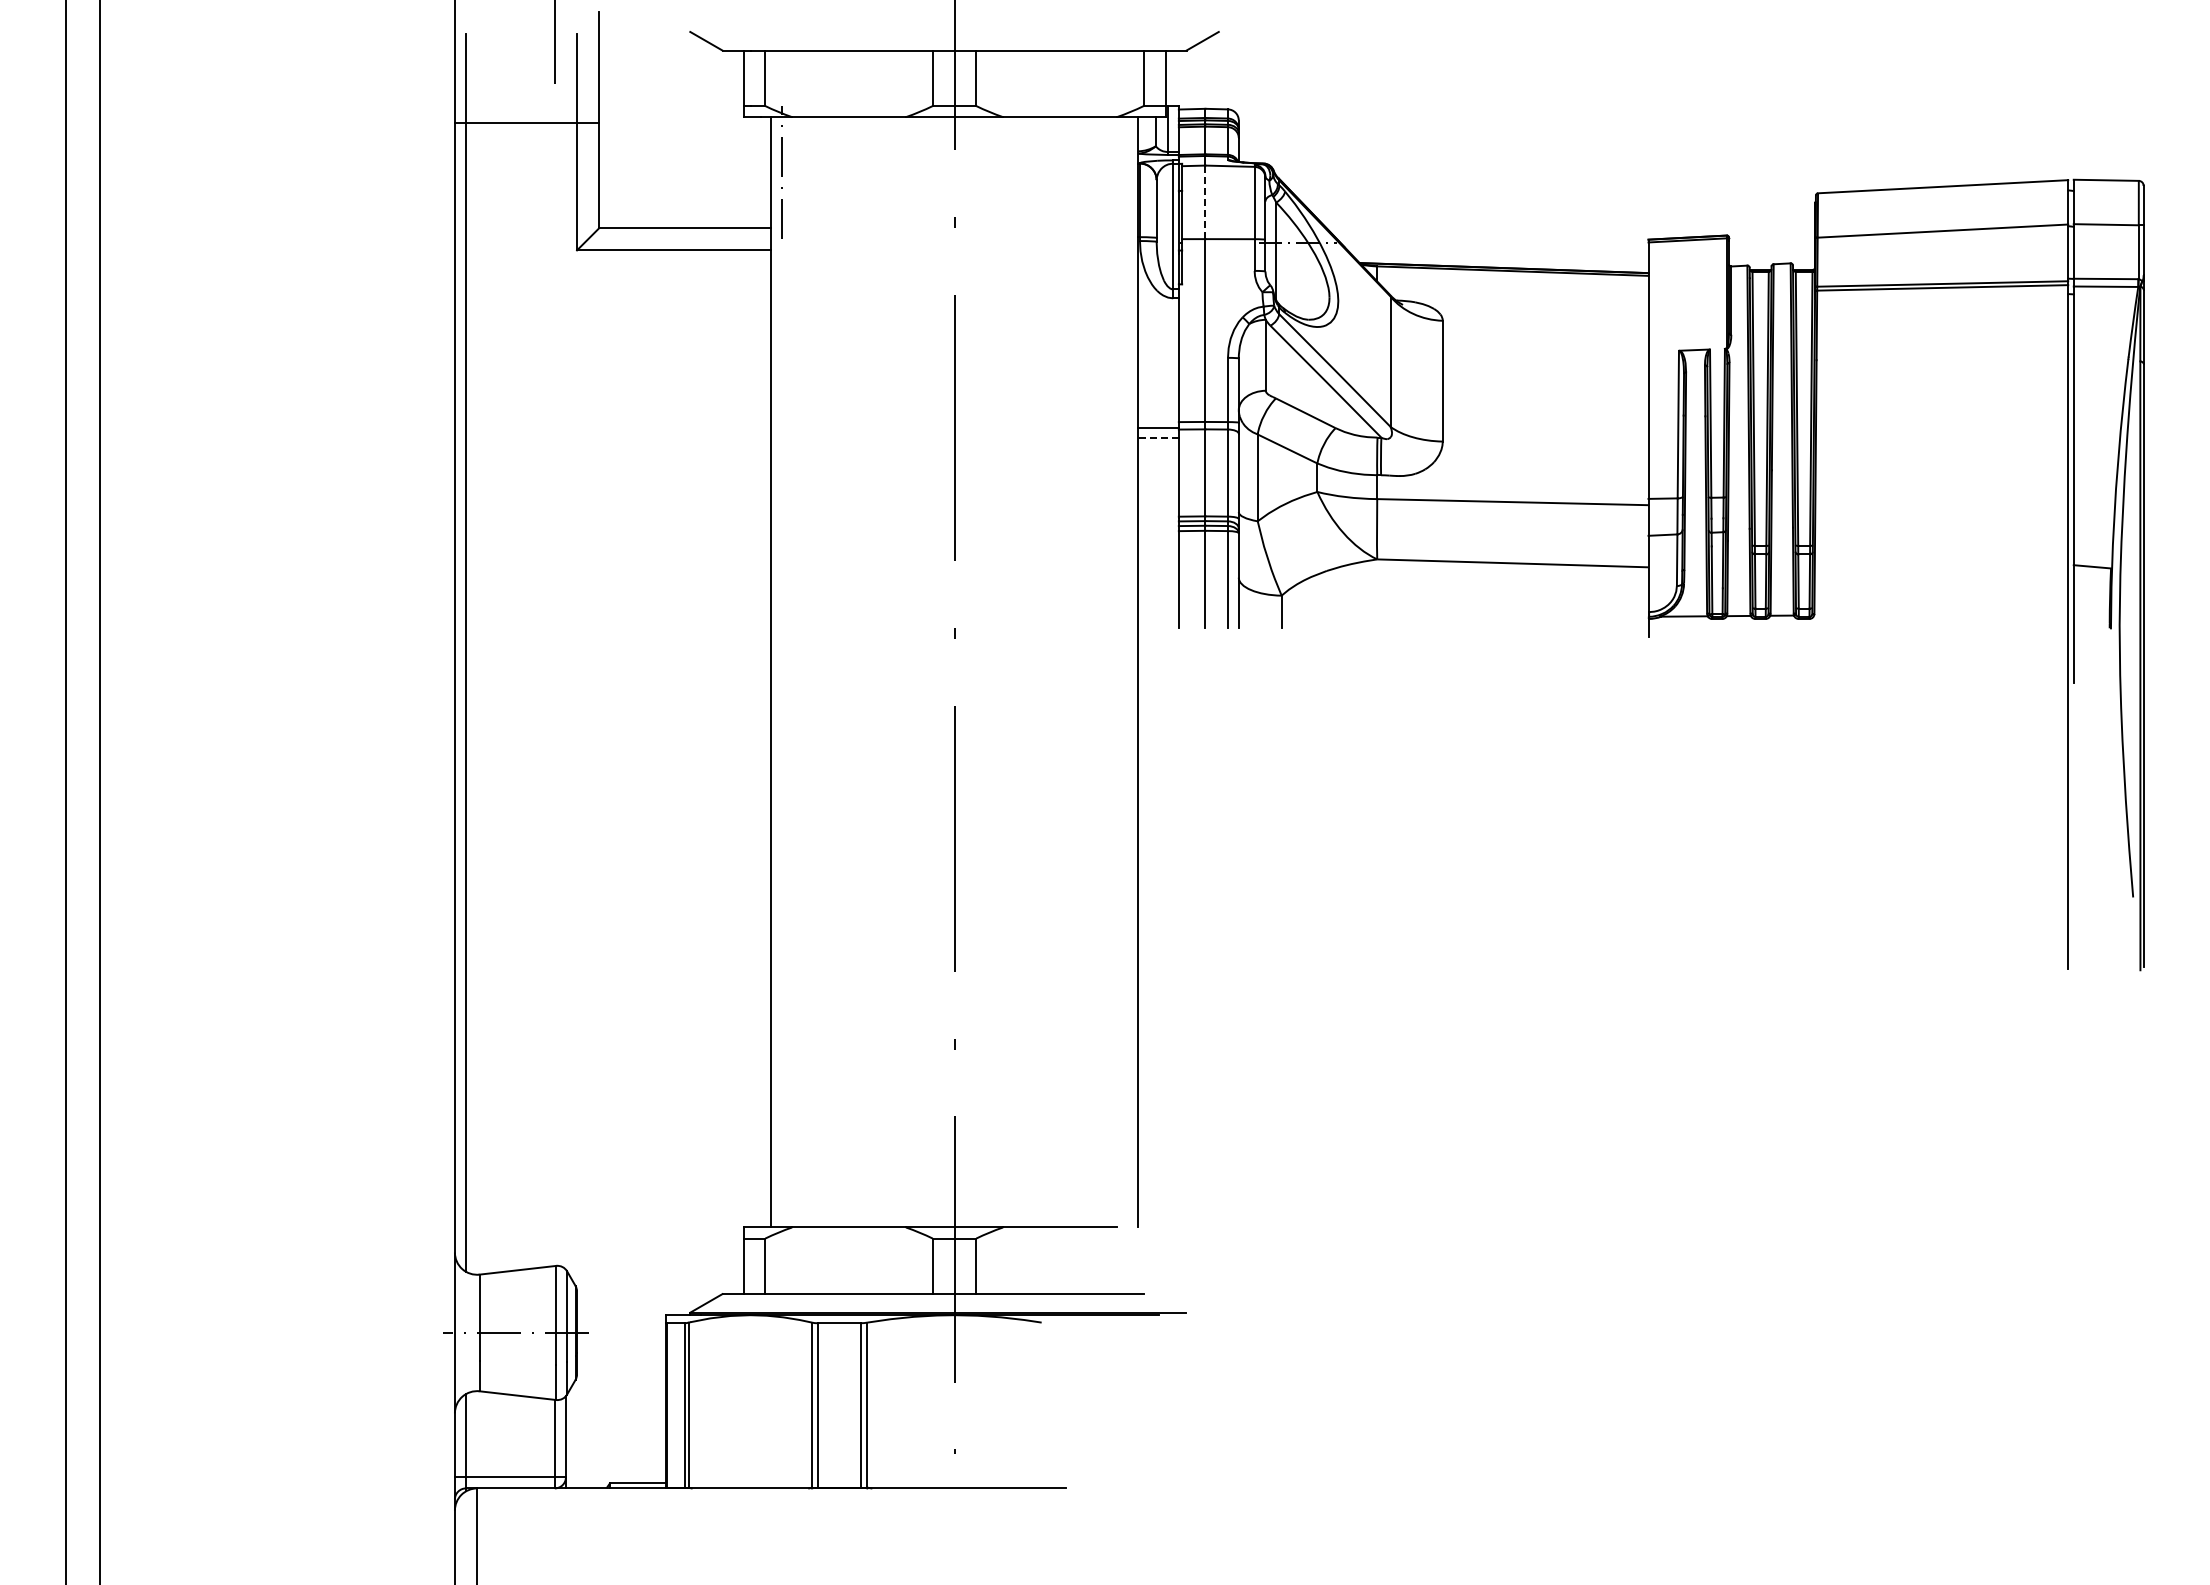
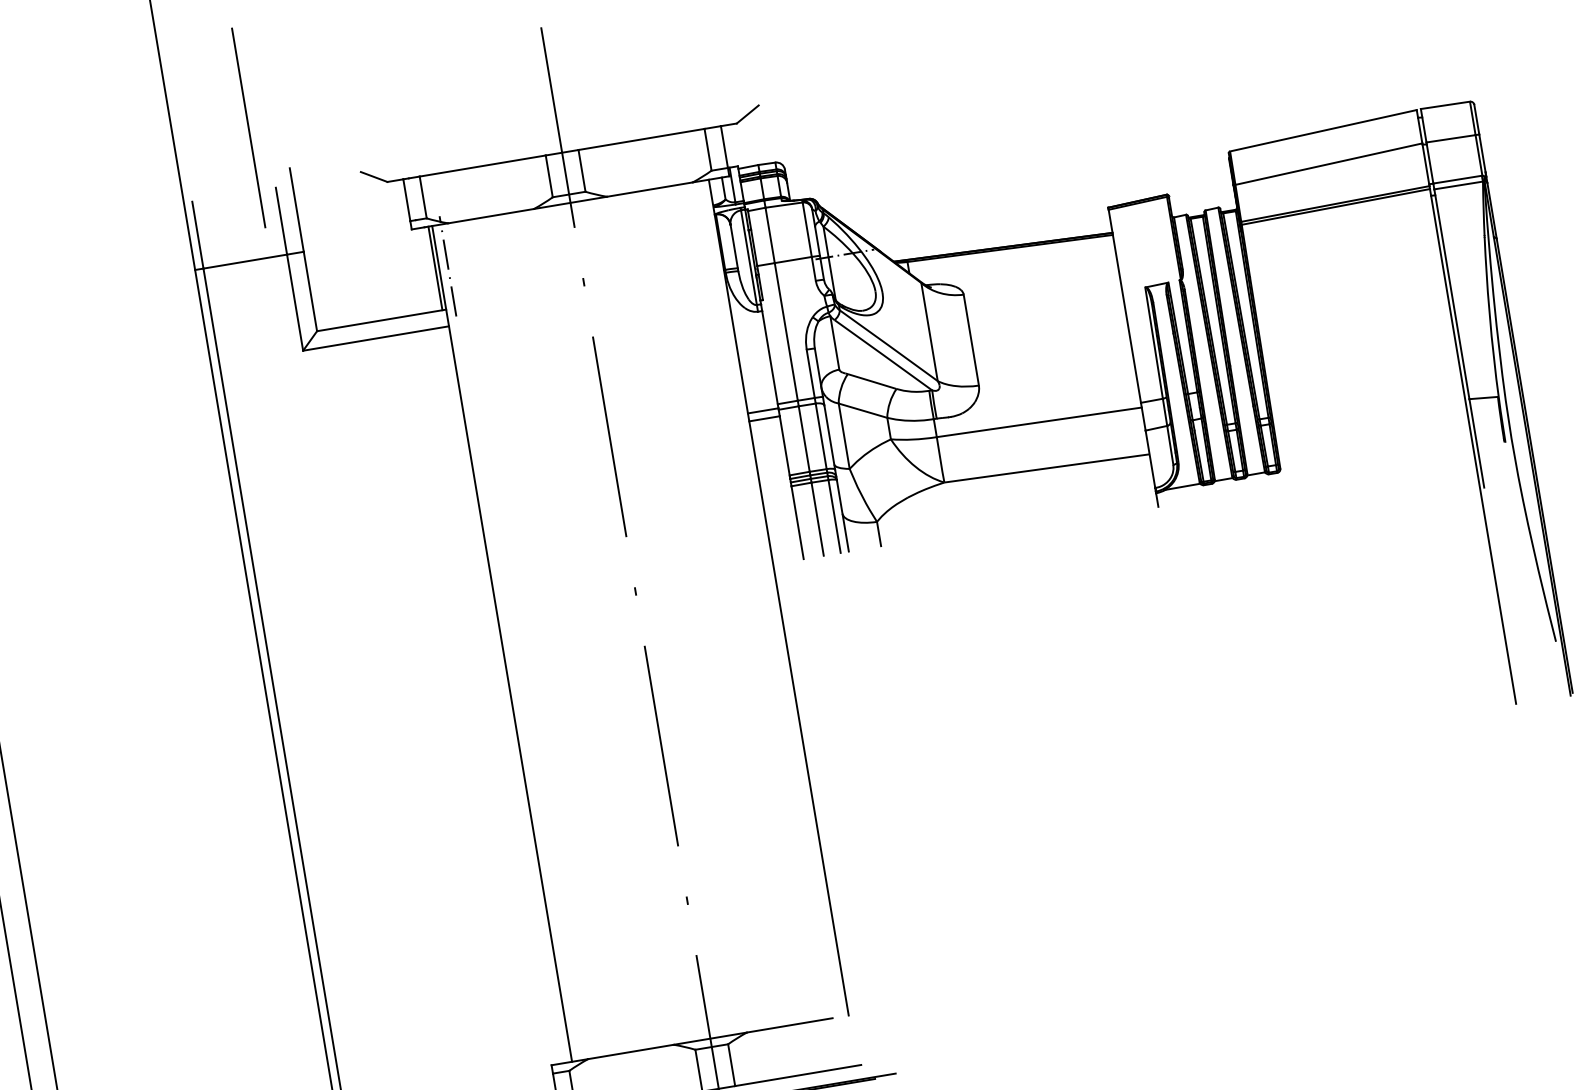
line: (765, 172) -> (435, 268), added
line: (1205, 202) -> (770, 235), dashed -> solid
line: (1158, 438) -> (764, 419), dashed -> solid

